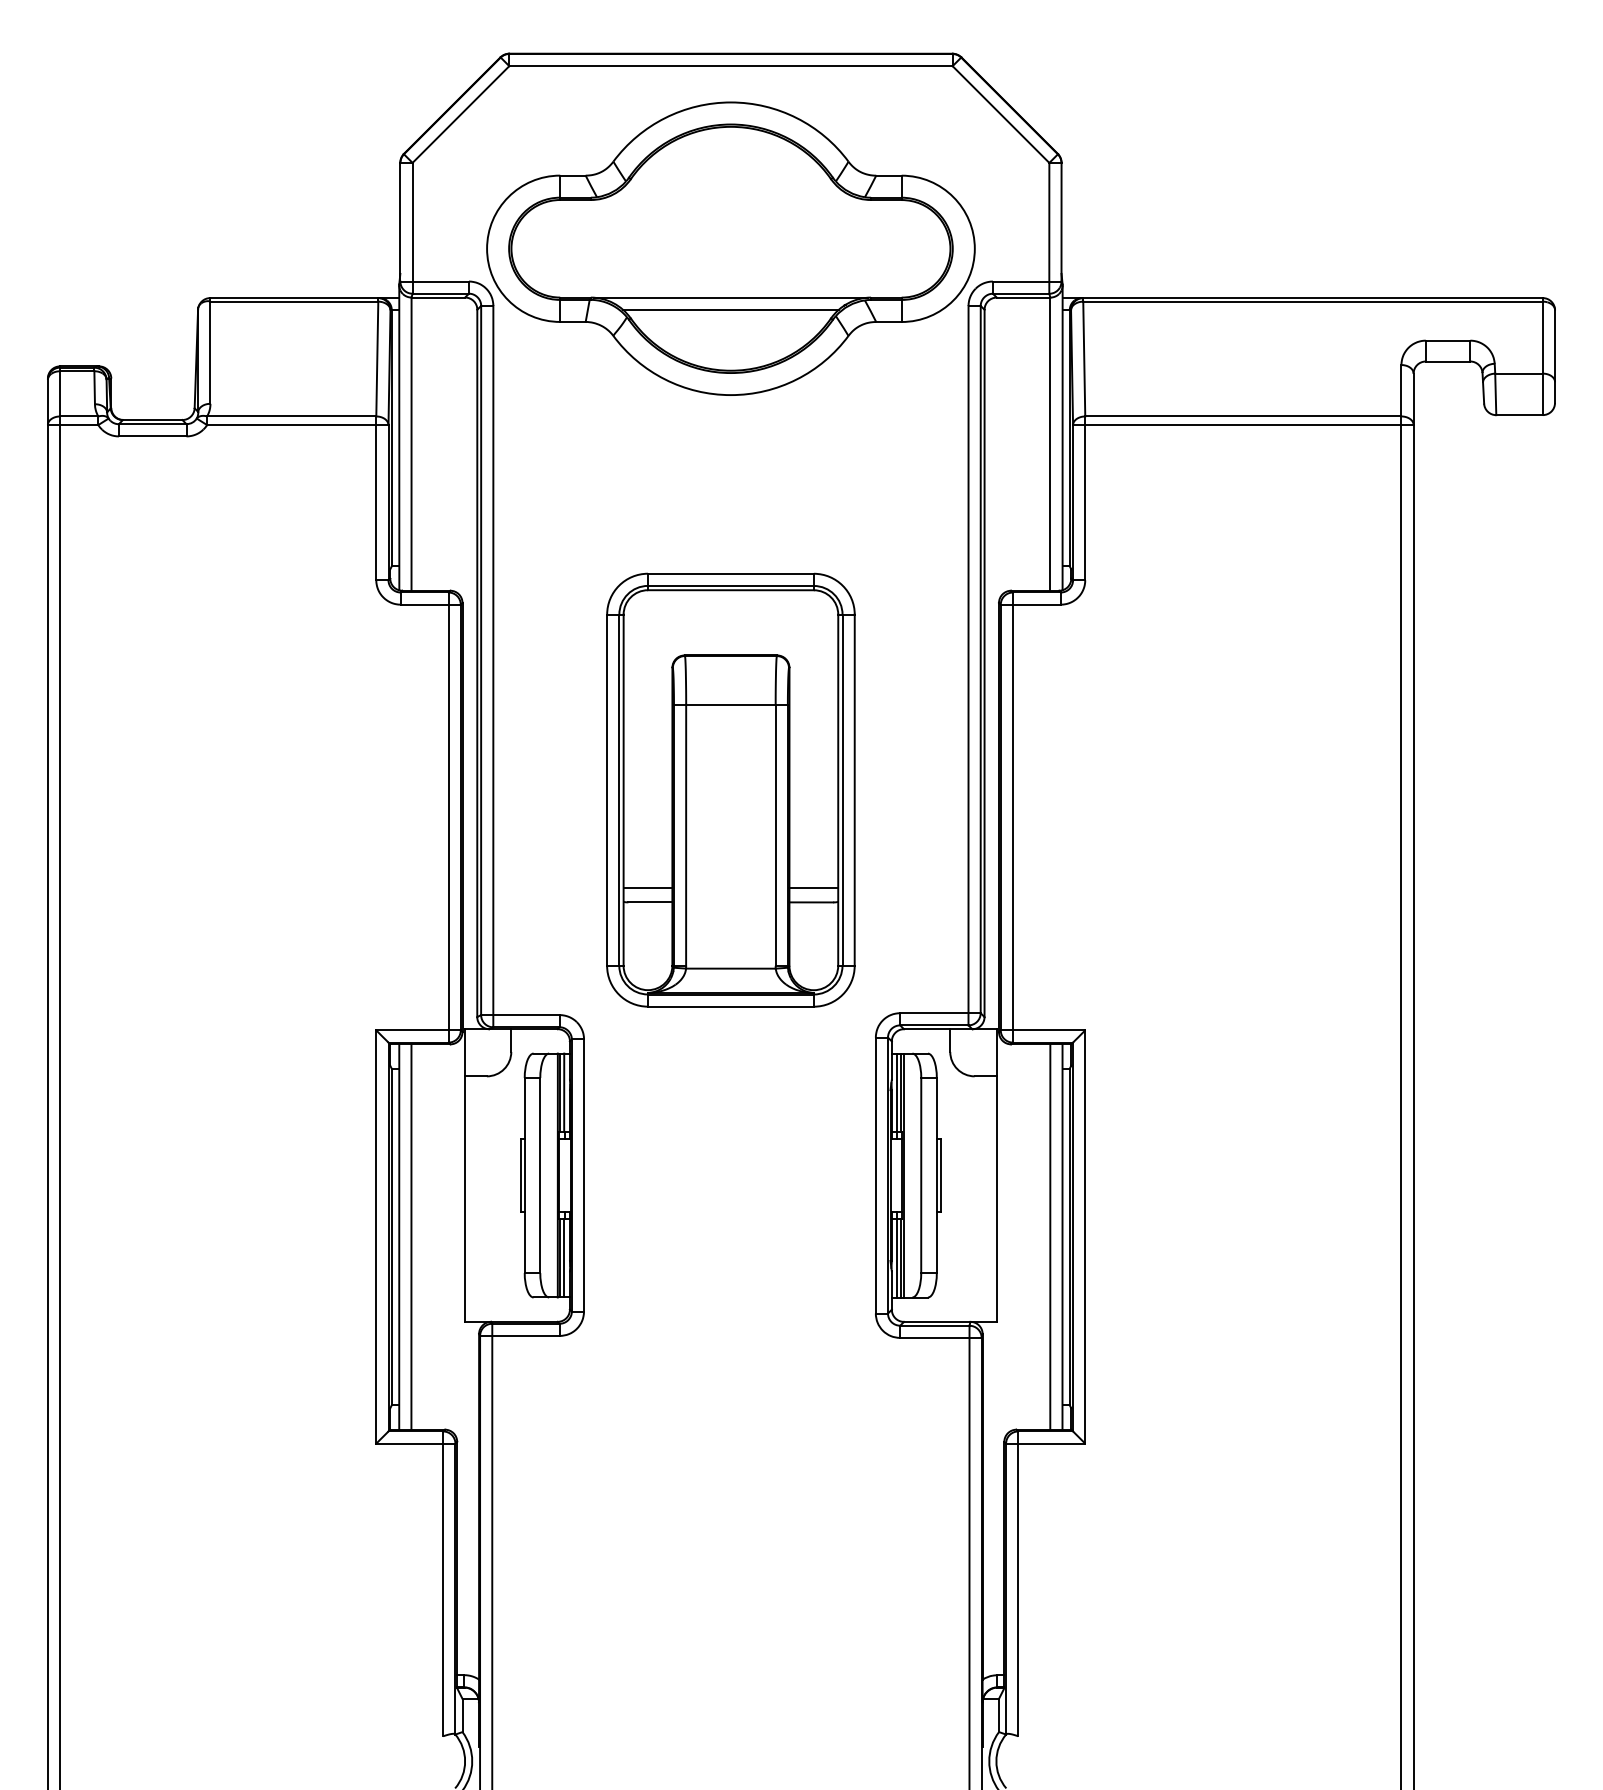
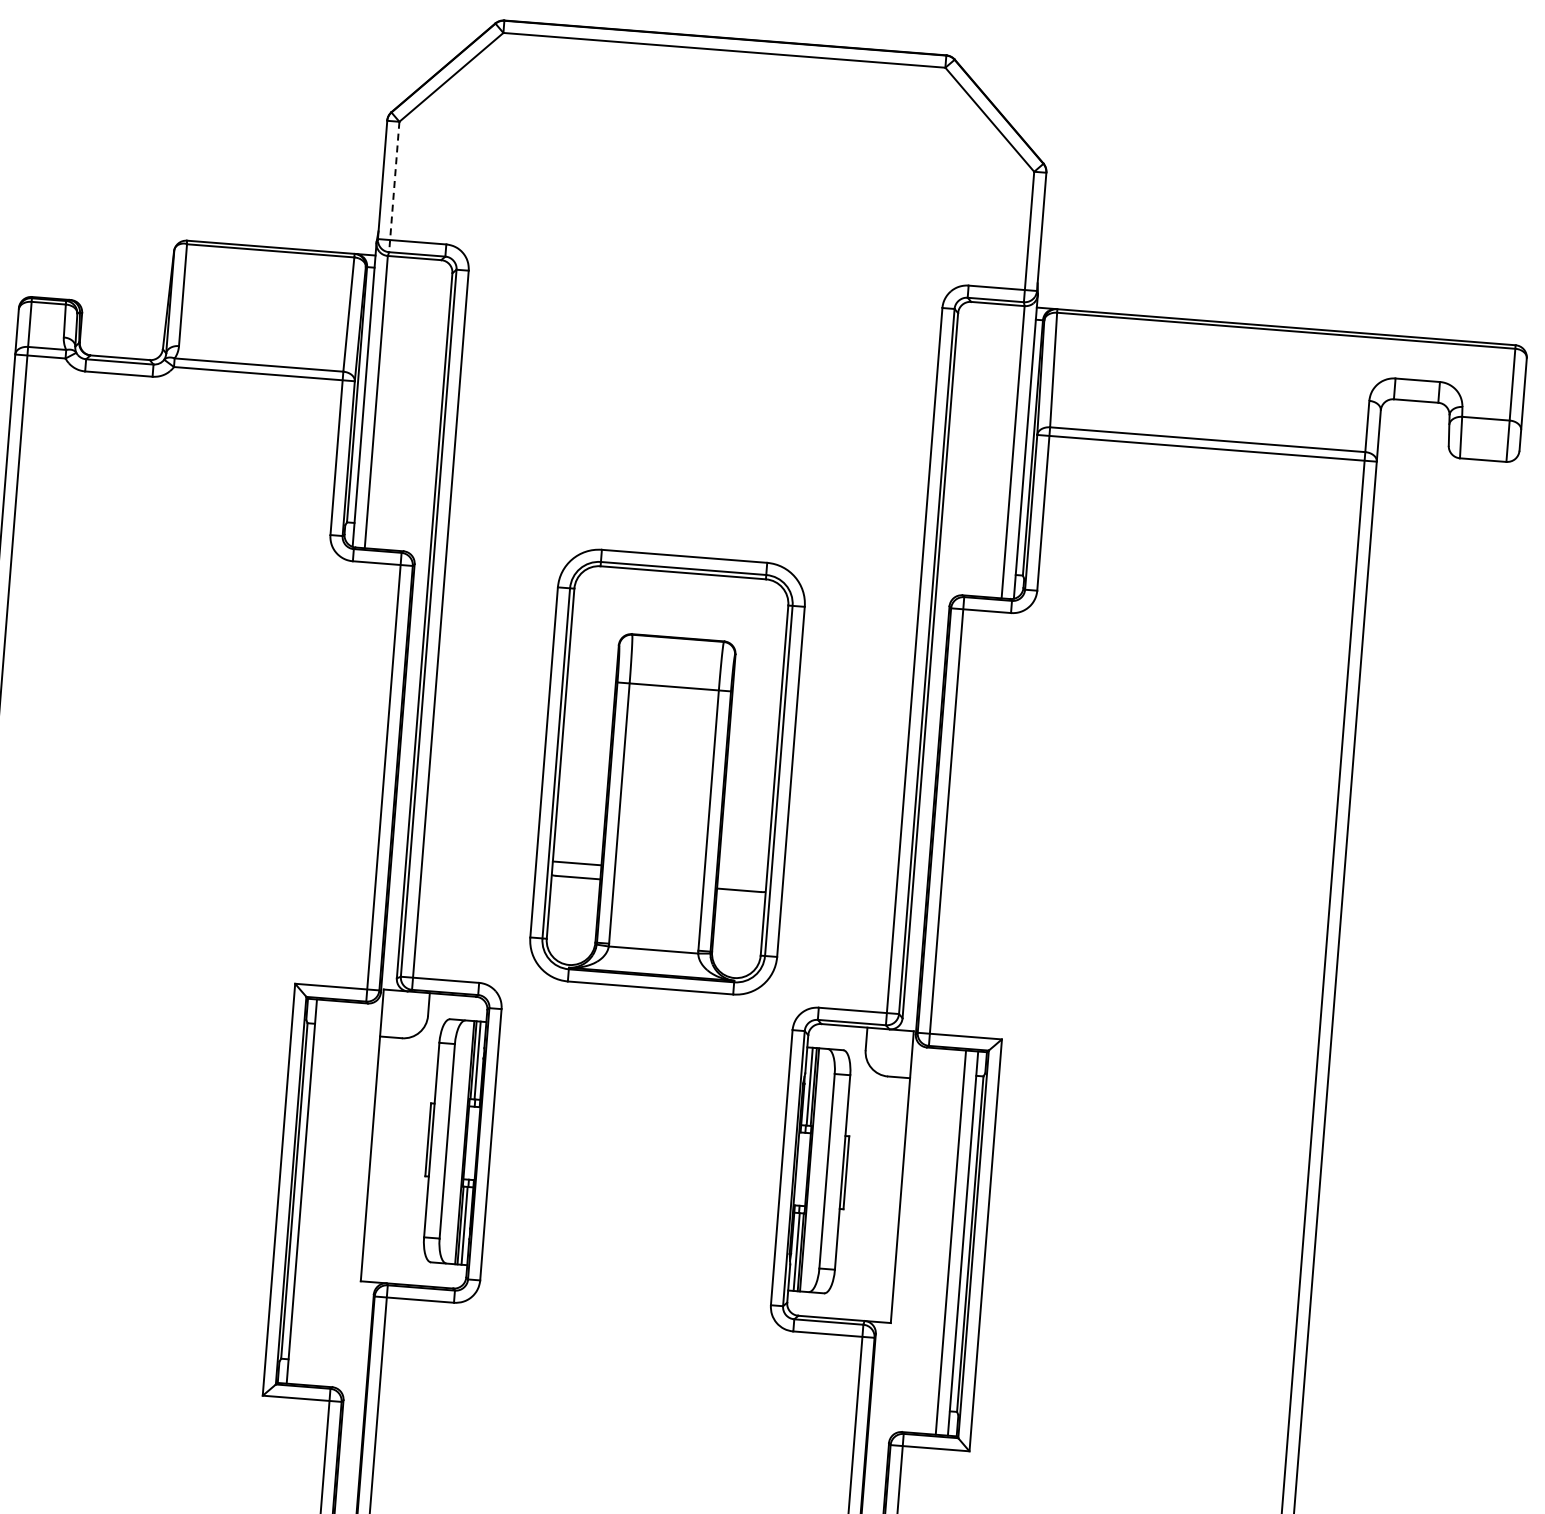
line: (412, 228) -> (394, 187), solid -> dashed
part: (730, 248) -> (709, 232), removed
line: (813, 888) -> (742, 876), removed
line: (411, 1236) -> (314, 1191), removed

